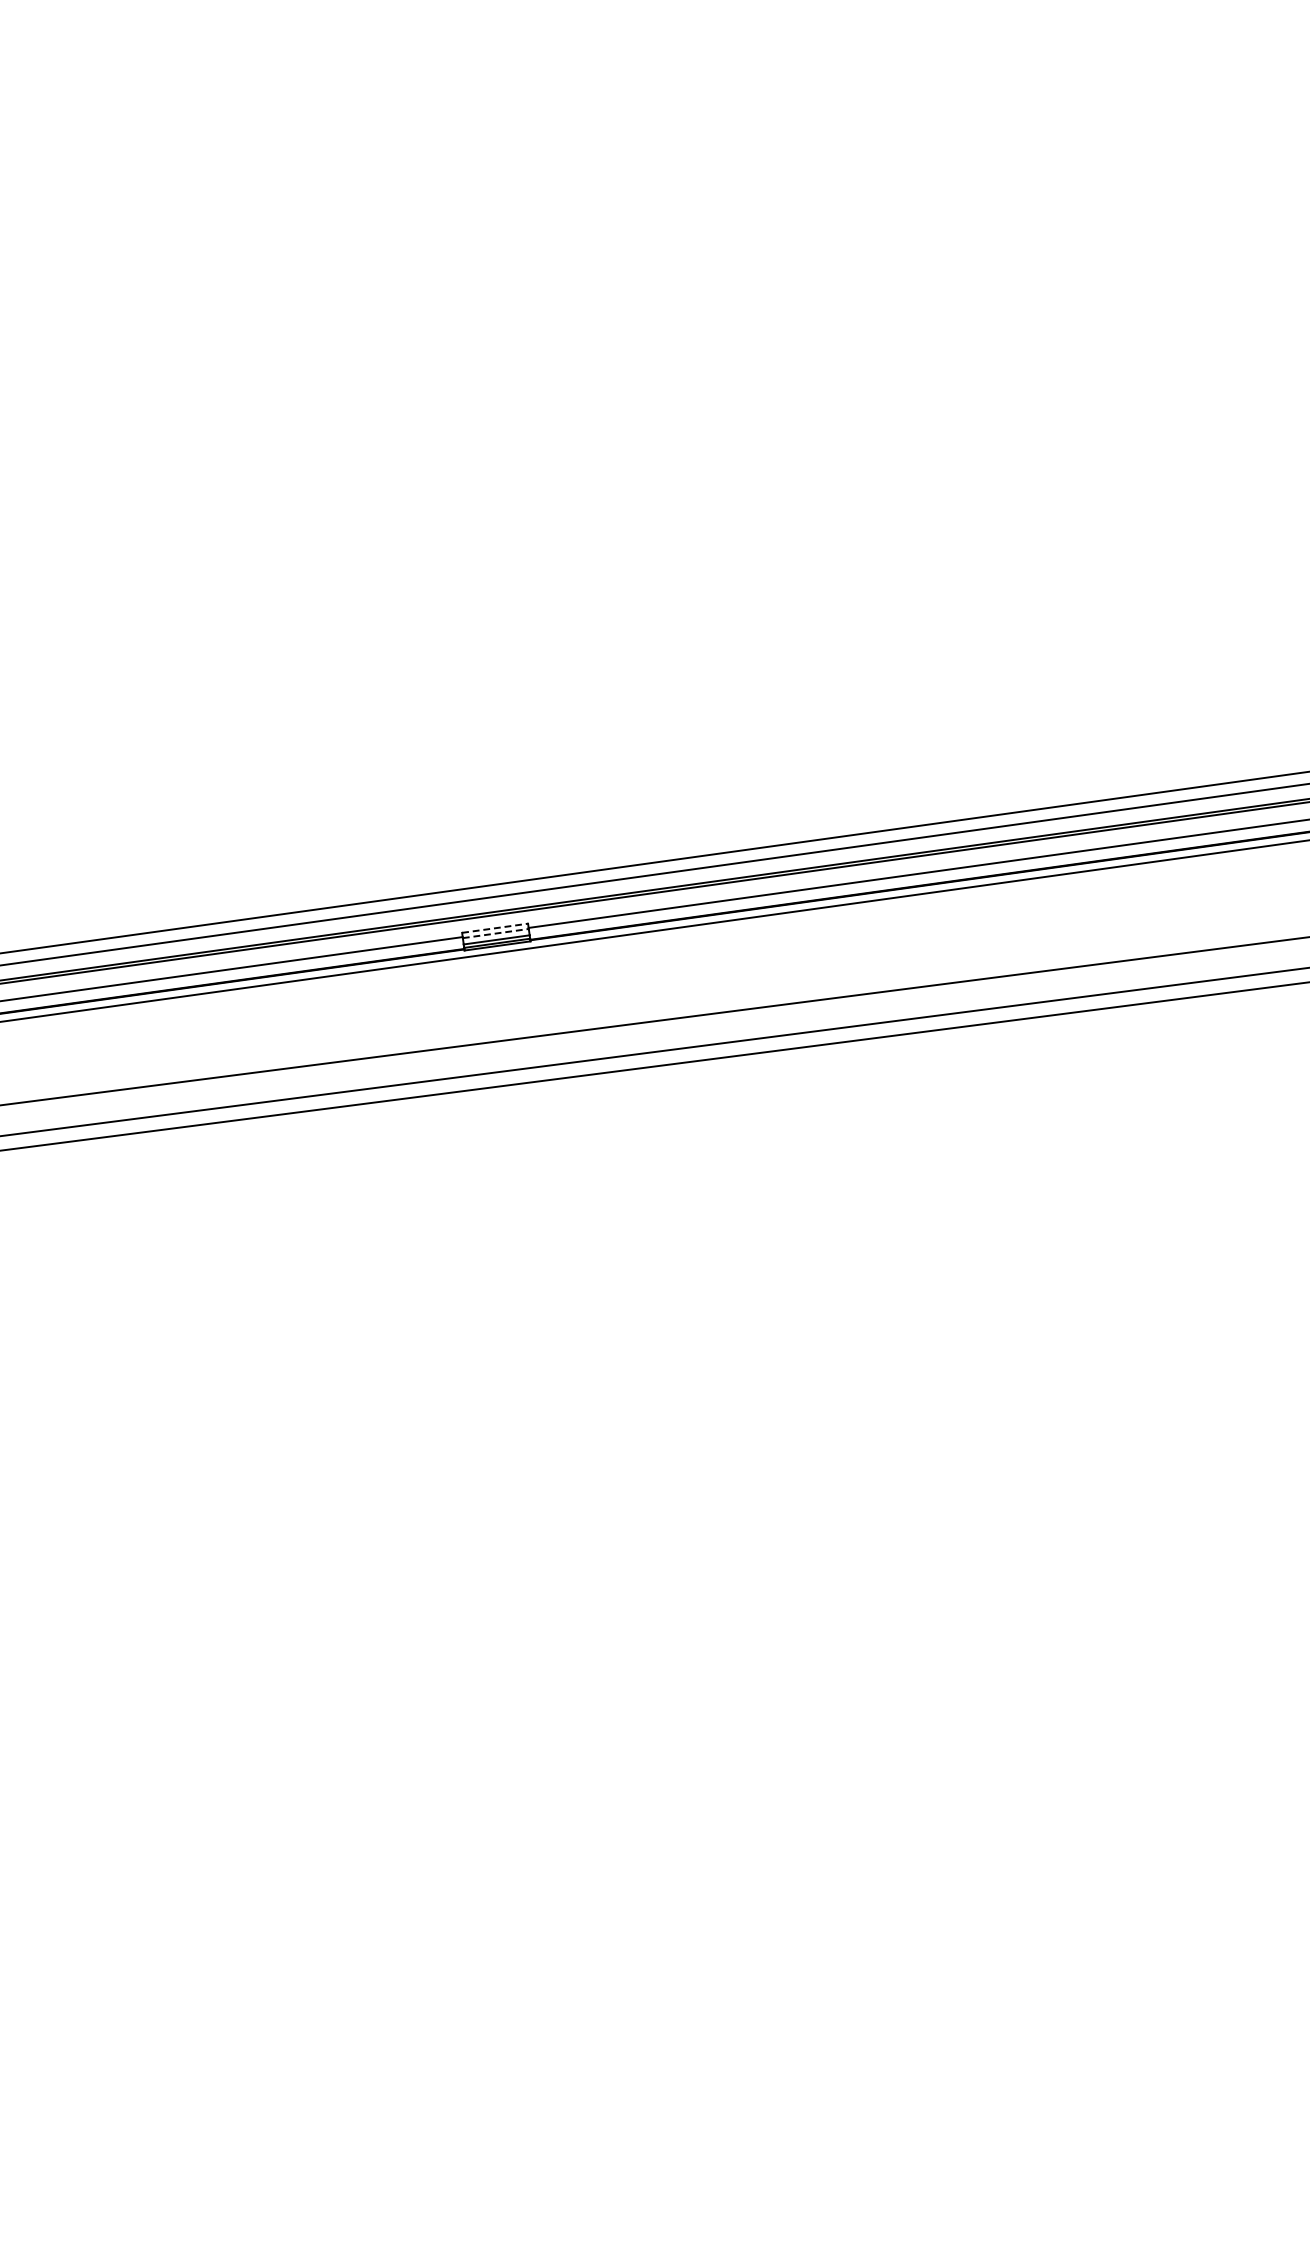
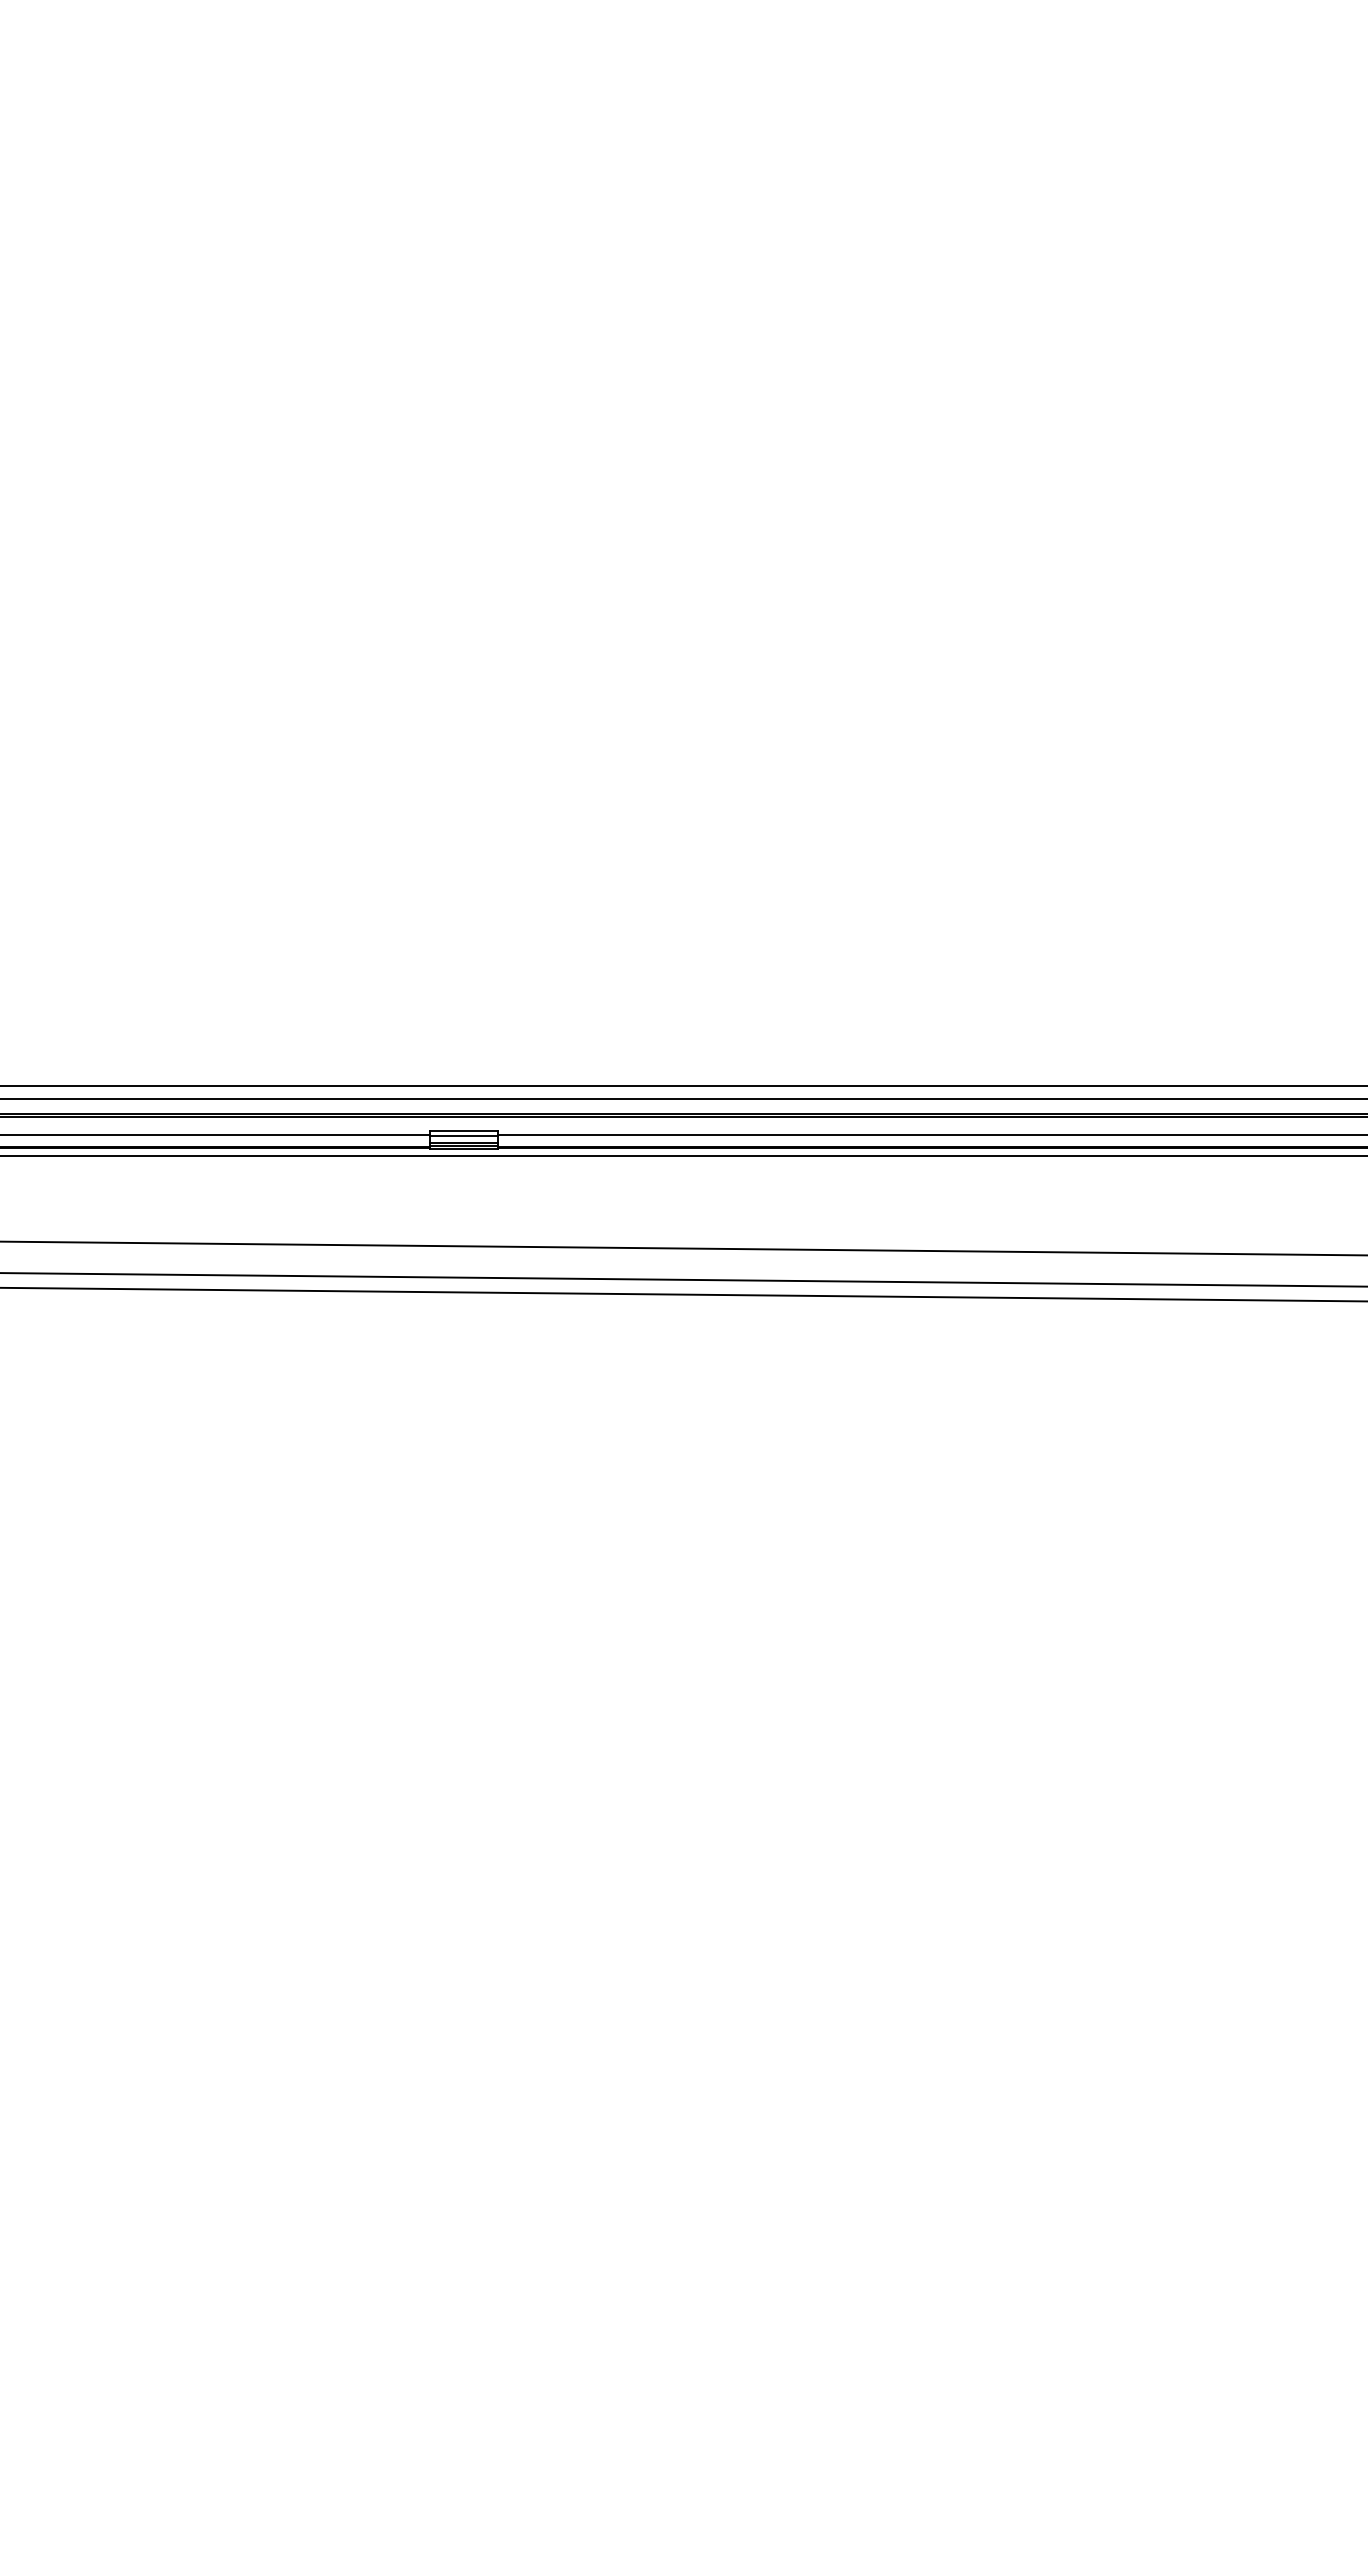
line: (495, 928) -> (464, 1130), dashed -> solid
line: (496, 933) -> (464, 1136), dashed -> solid

